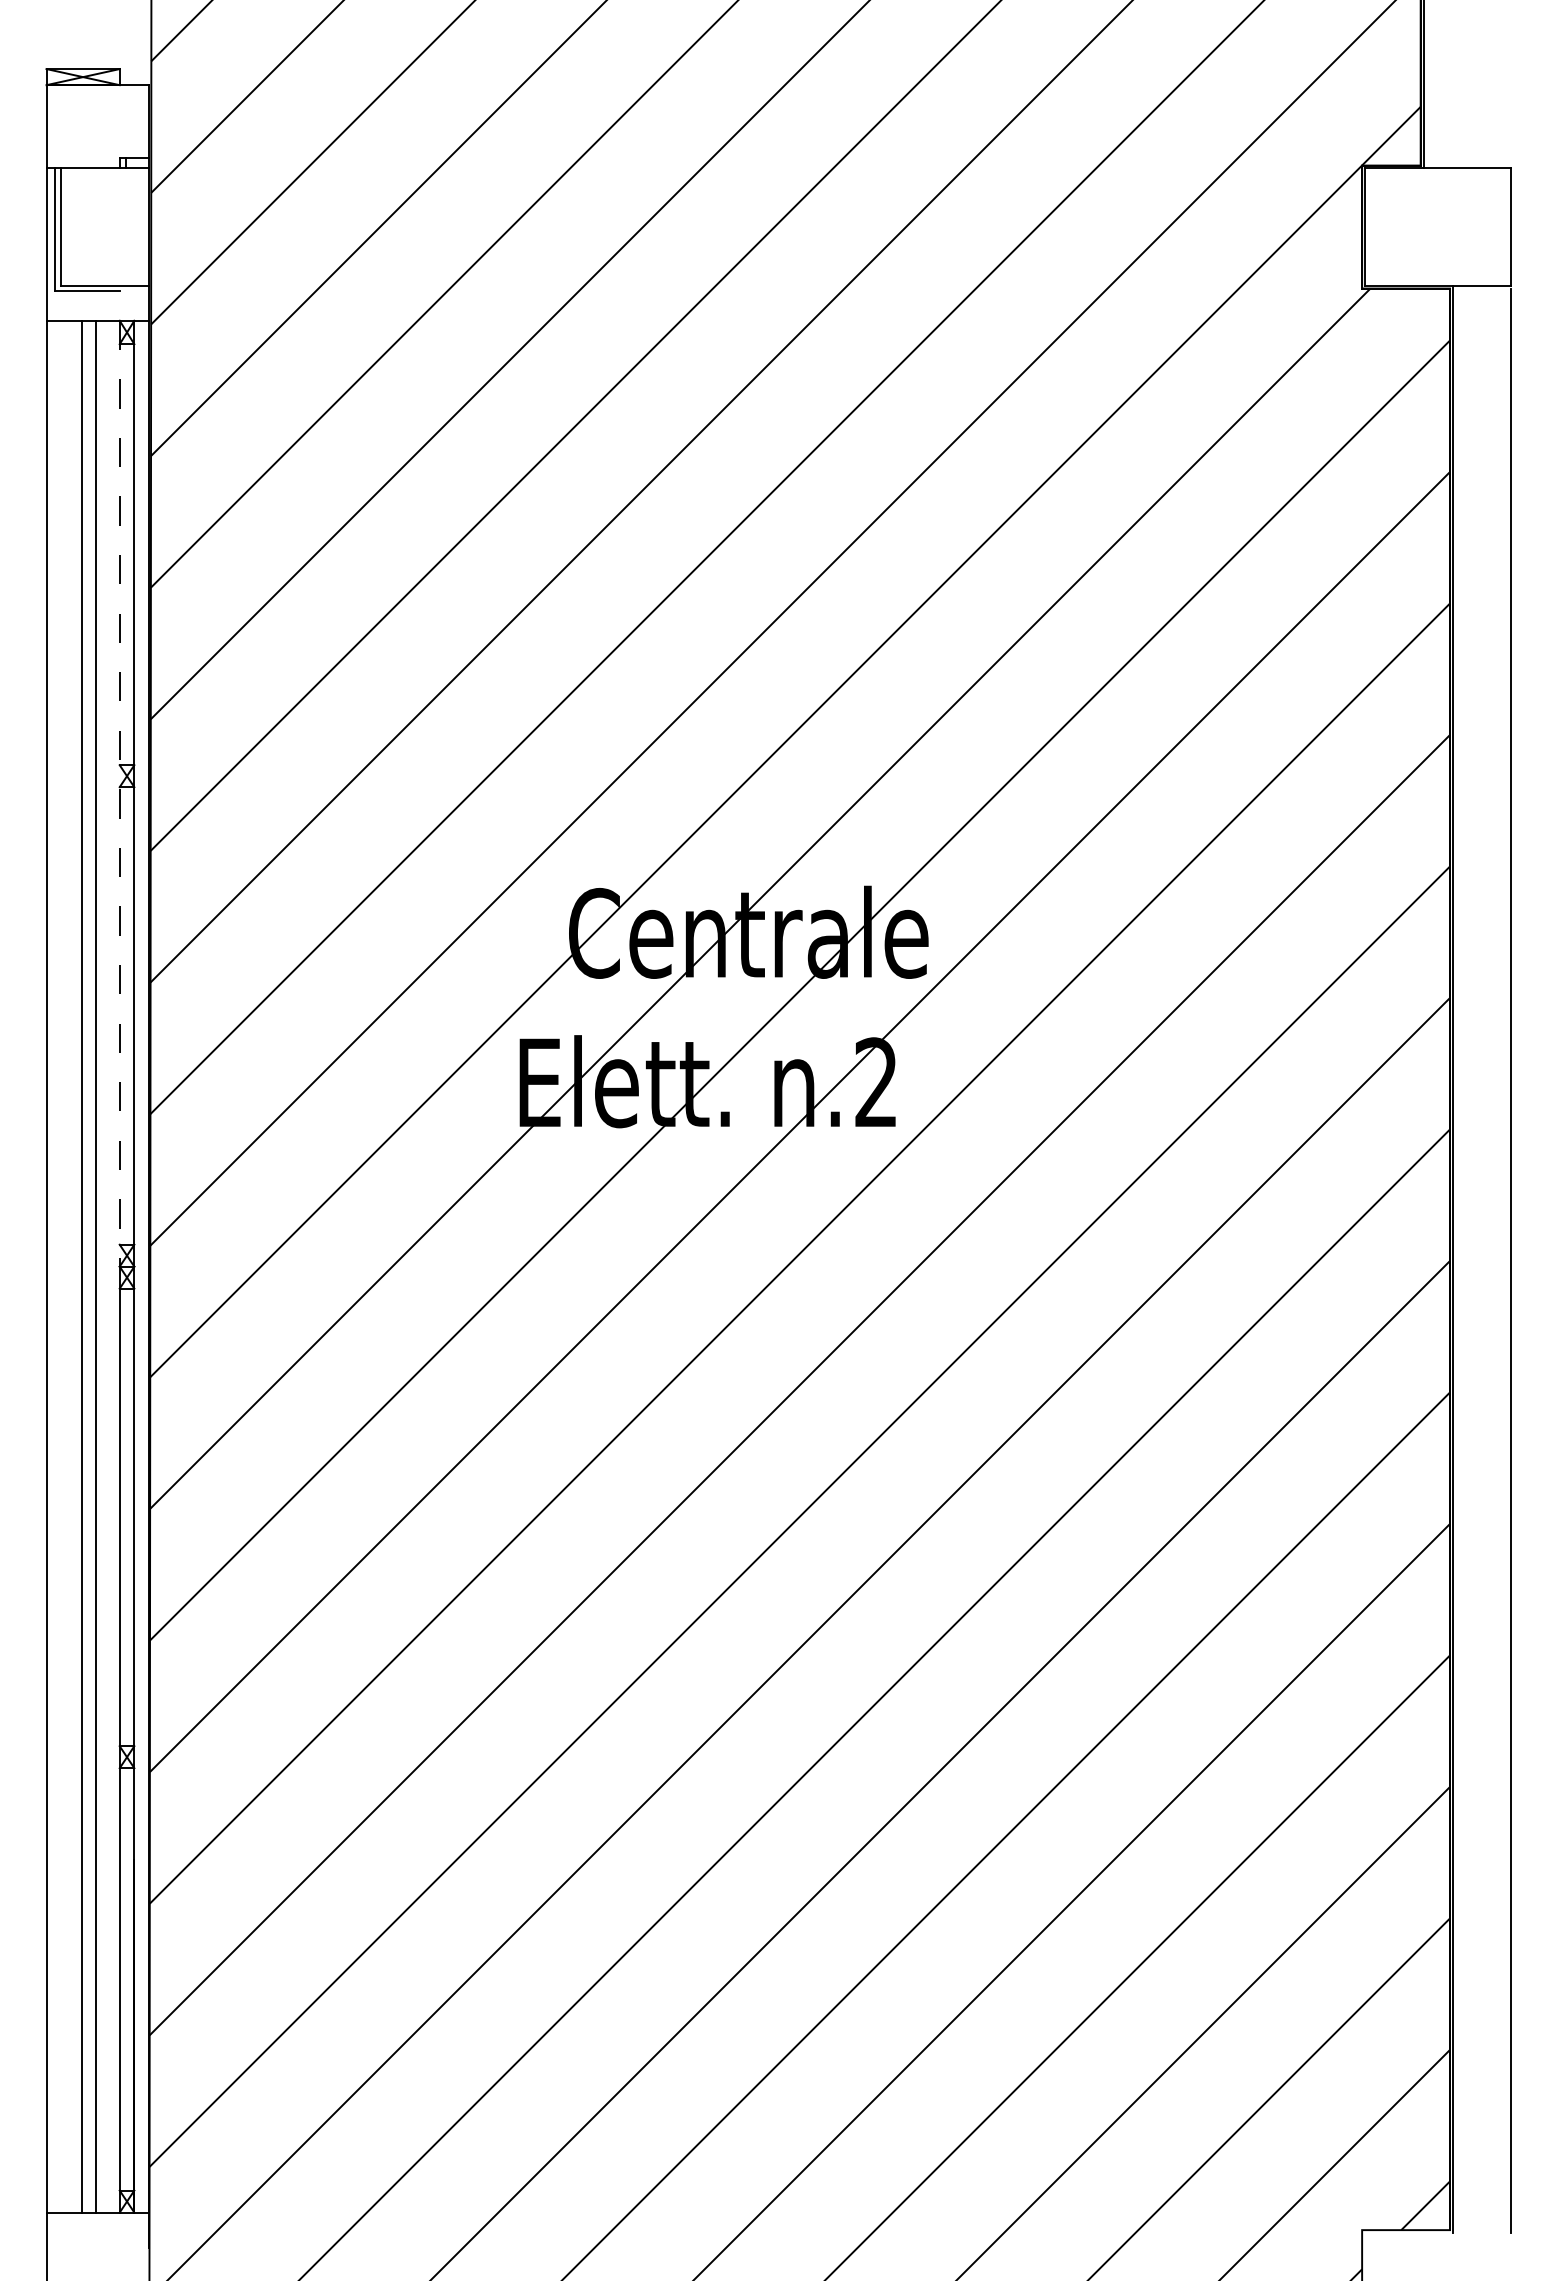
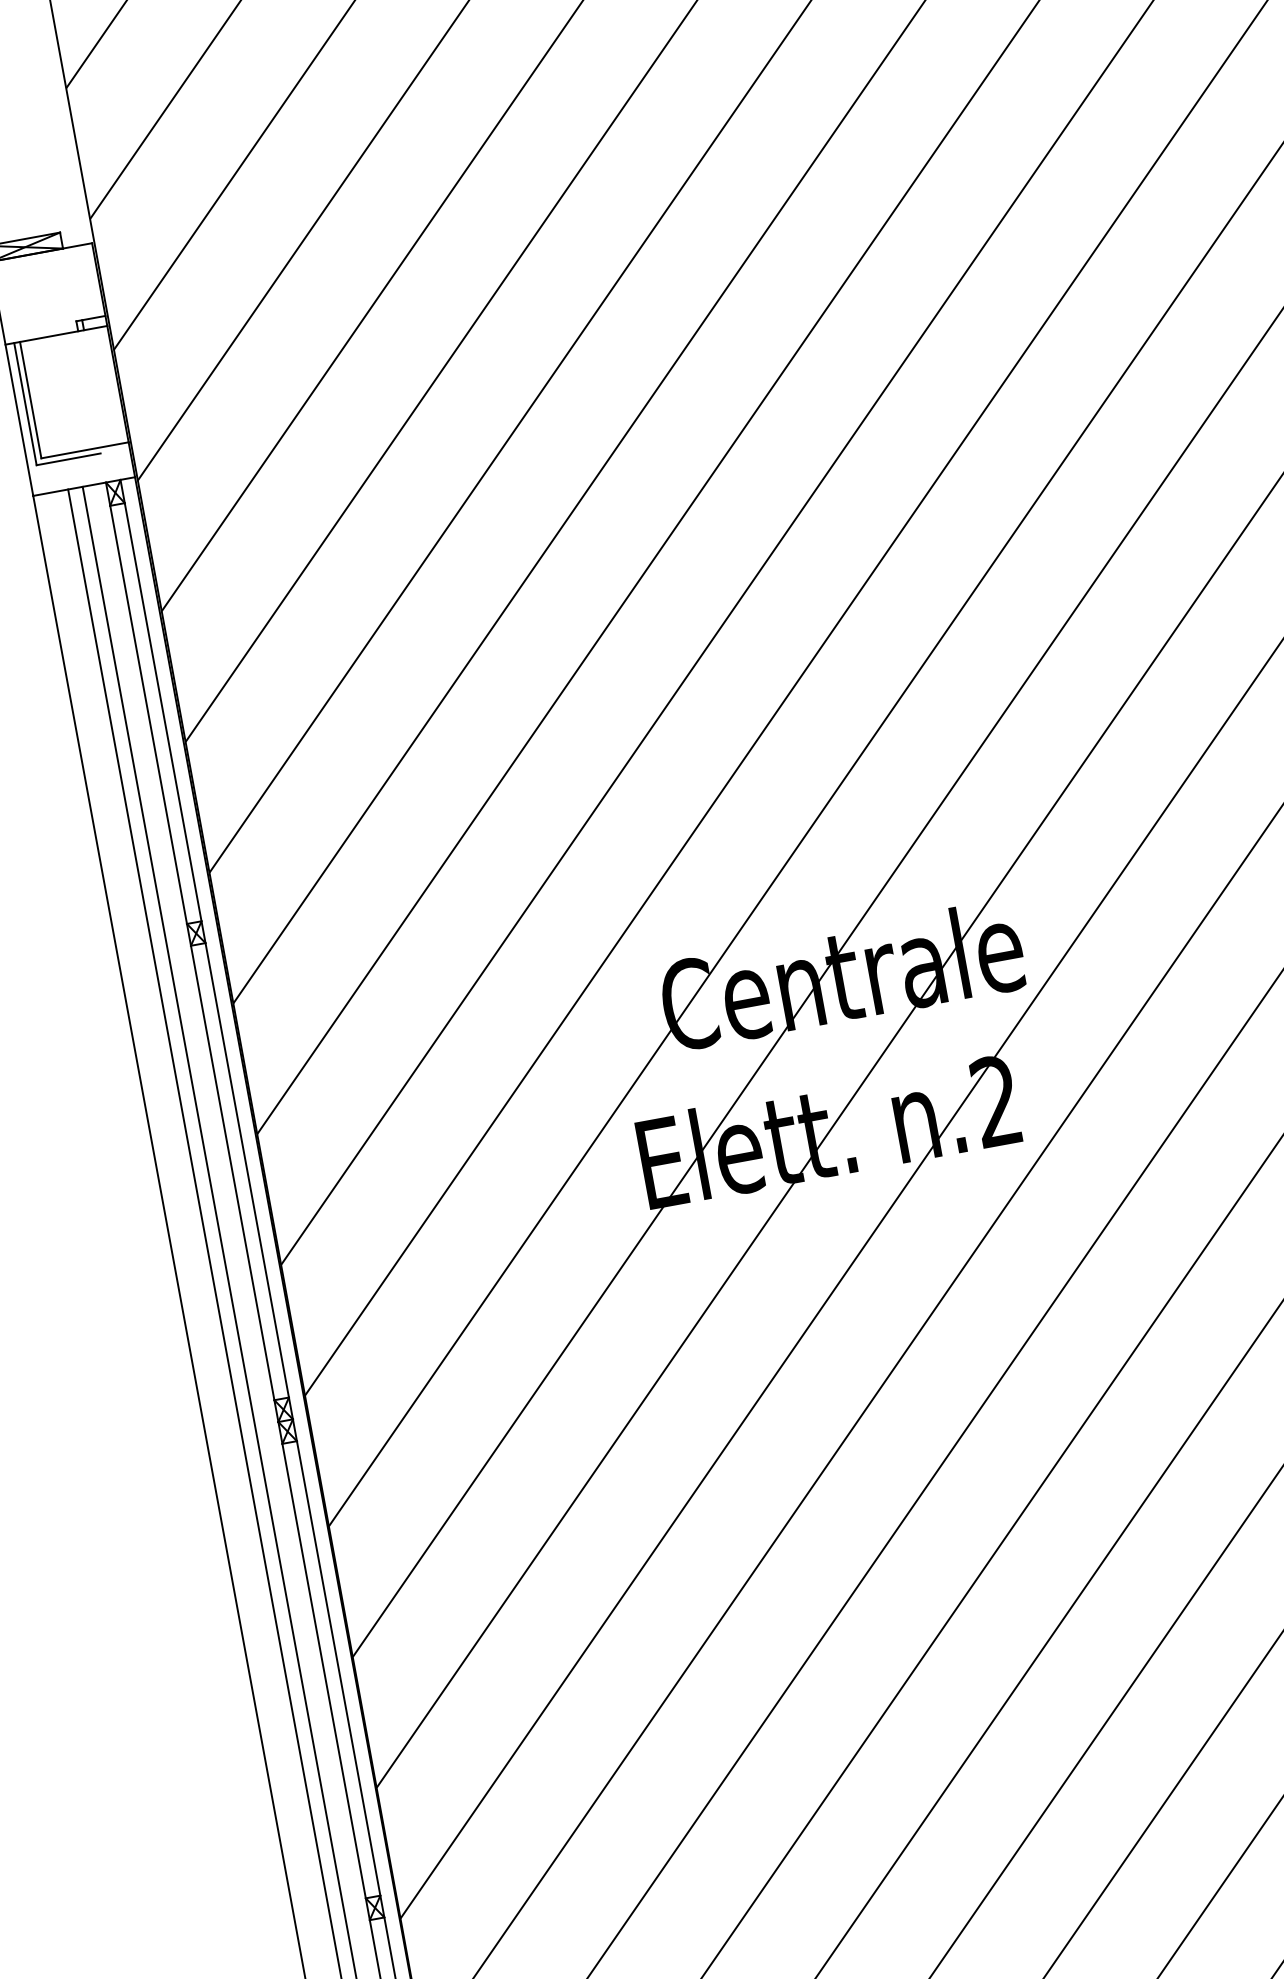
line: (119, 793) -> (191, 952), dashed -> solid

